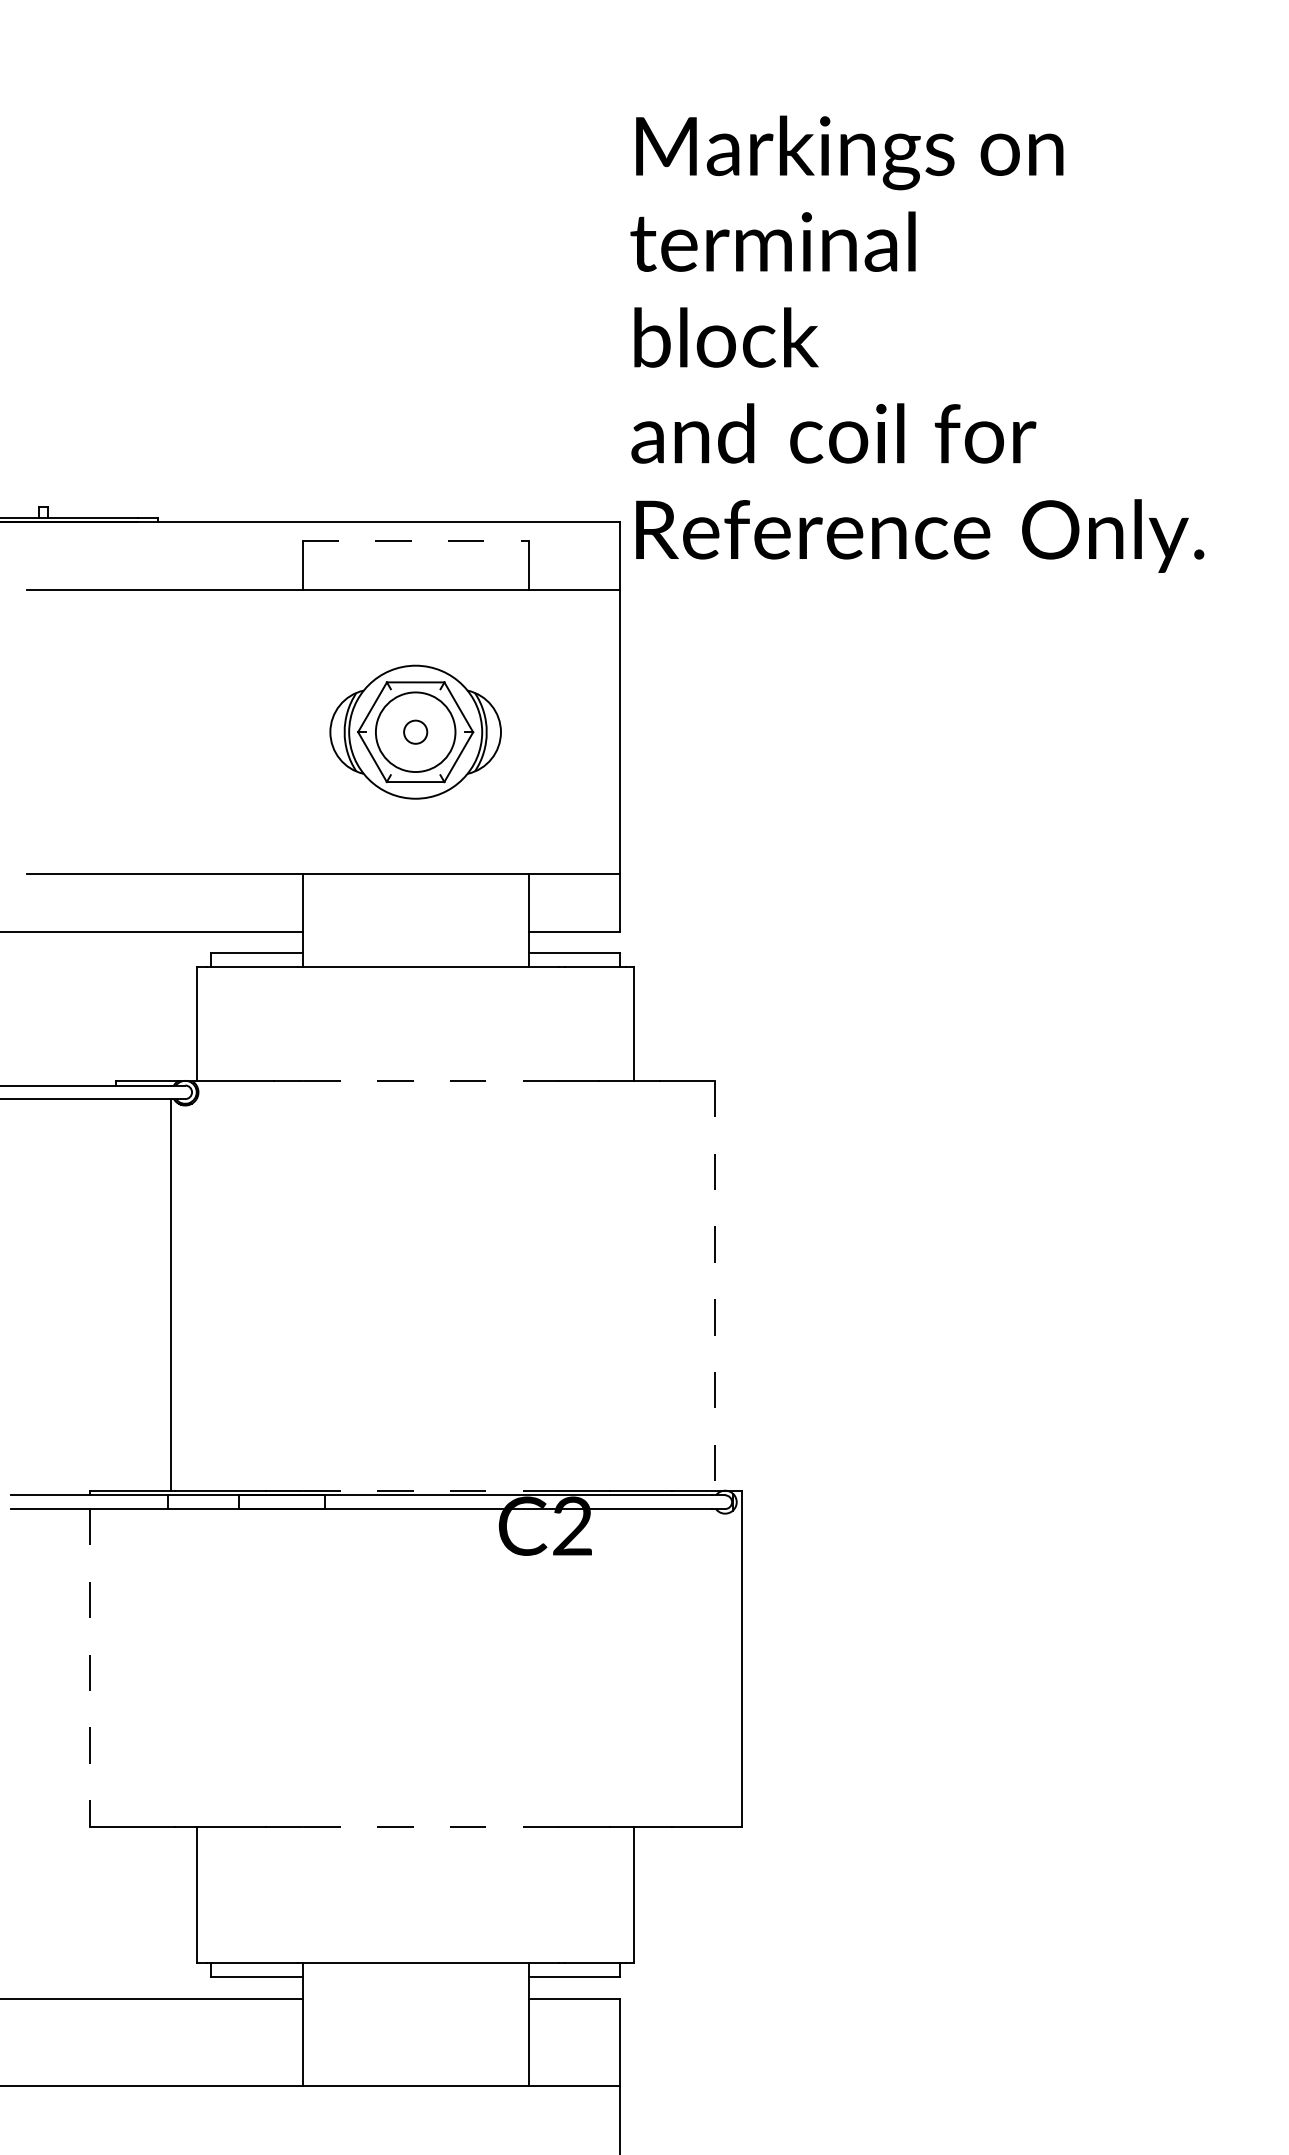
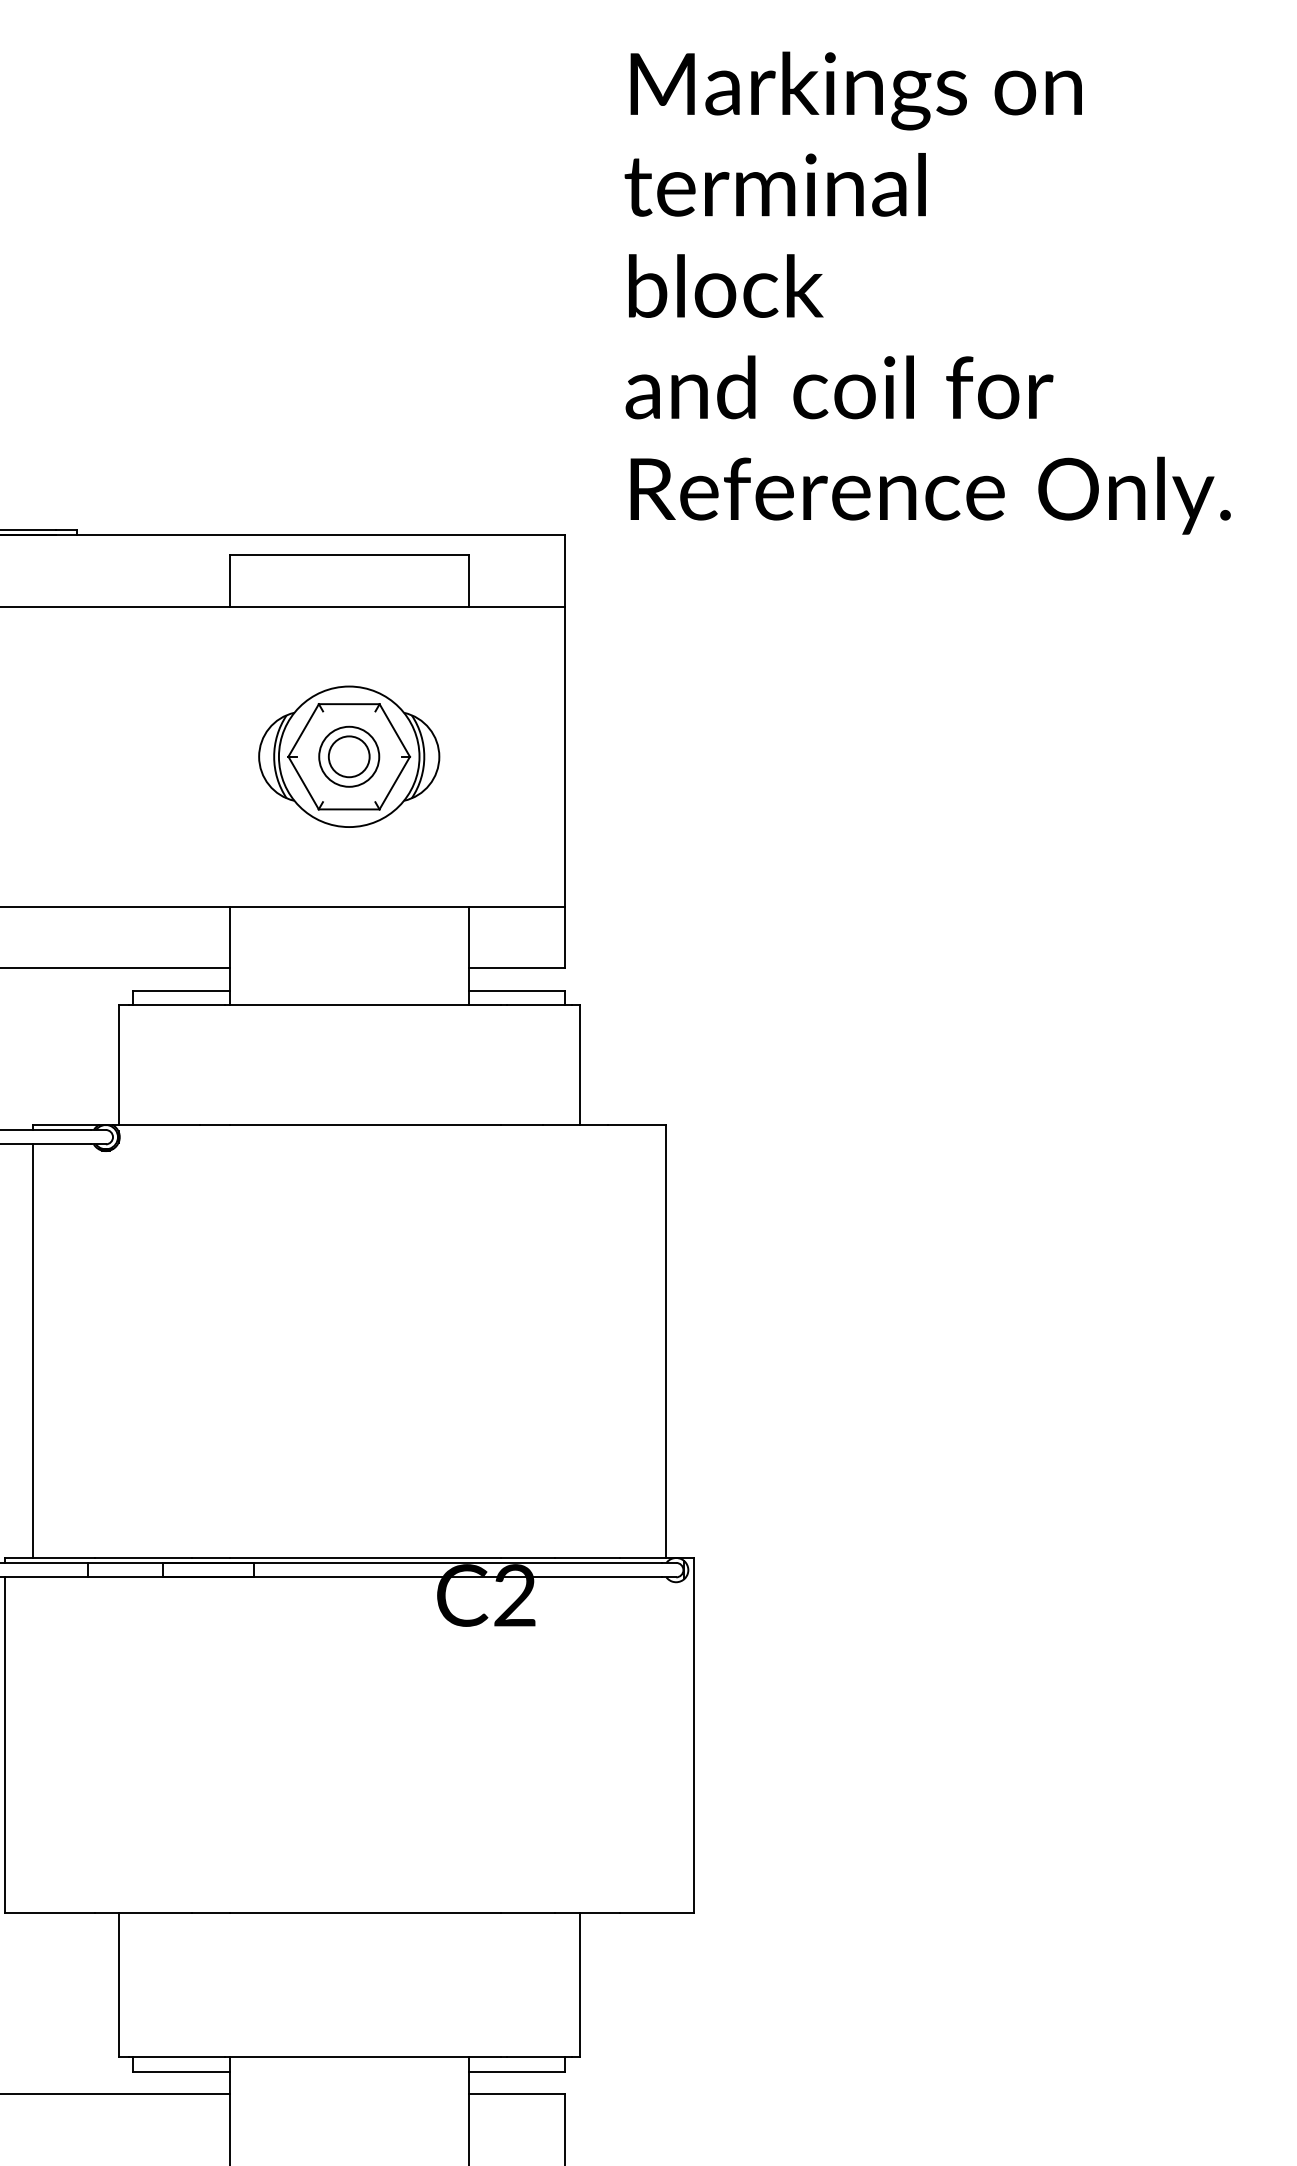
text: (917, 343) -> (927, 292), moved
line: (416, 541) -> (350, 555), dashed -> solid
circle: (415, 731) -> (349, 756), size x0.71
circle: (415, 731) -> (349, 756), size x1.67
line: (430, 1080) -> (364, 1124), dashed -> solid
line: (715, 1285) -> (665, 1341), dashed -> solid
line: (170, 1294) -> (32, 1350), moved
line: (430, 1490) -> (364, 1557), dashed -> solid
line: (89, 1668) -> (4, 1745), dashed -> solid
line: (430, 1827) -> (364, 1913), dashed -> solid

